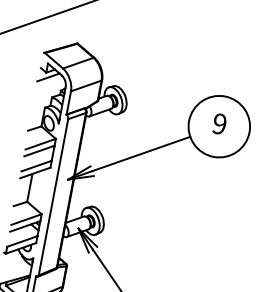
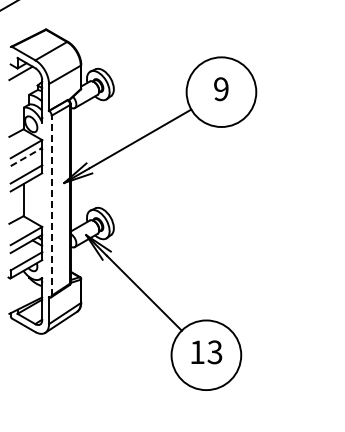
line: (39, 150) -> (26, 156), solid -> dashed
line: (53, 197) -> (51, 205), solid -> dashed

